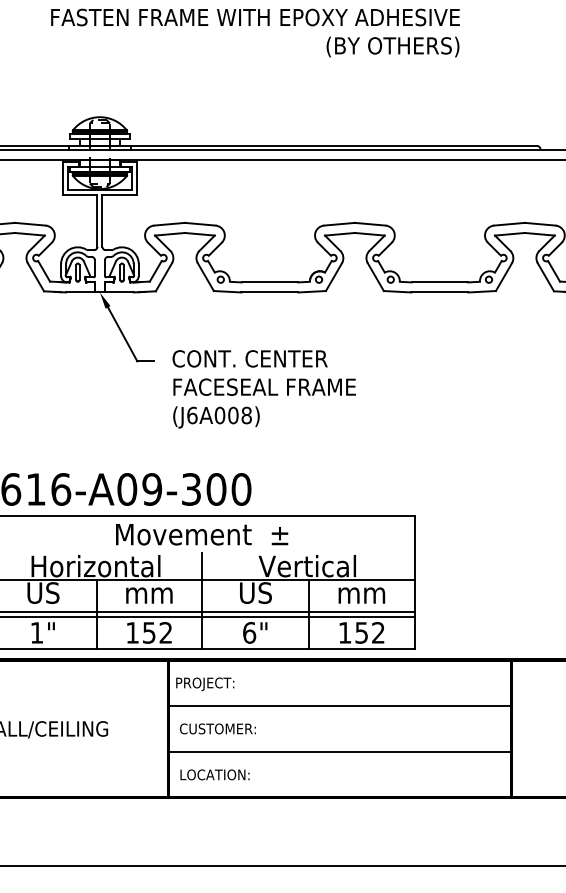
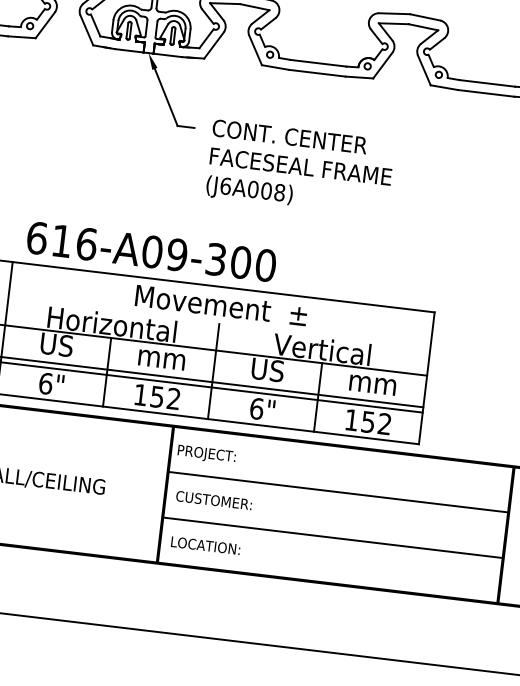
text: (36, 632) -> (45, 383), 1" -> 6"

